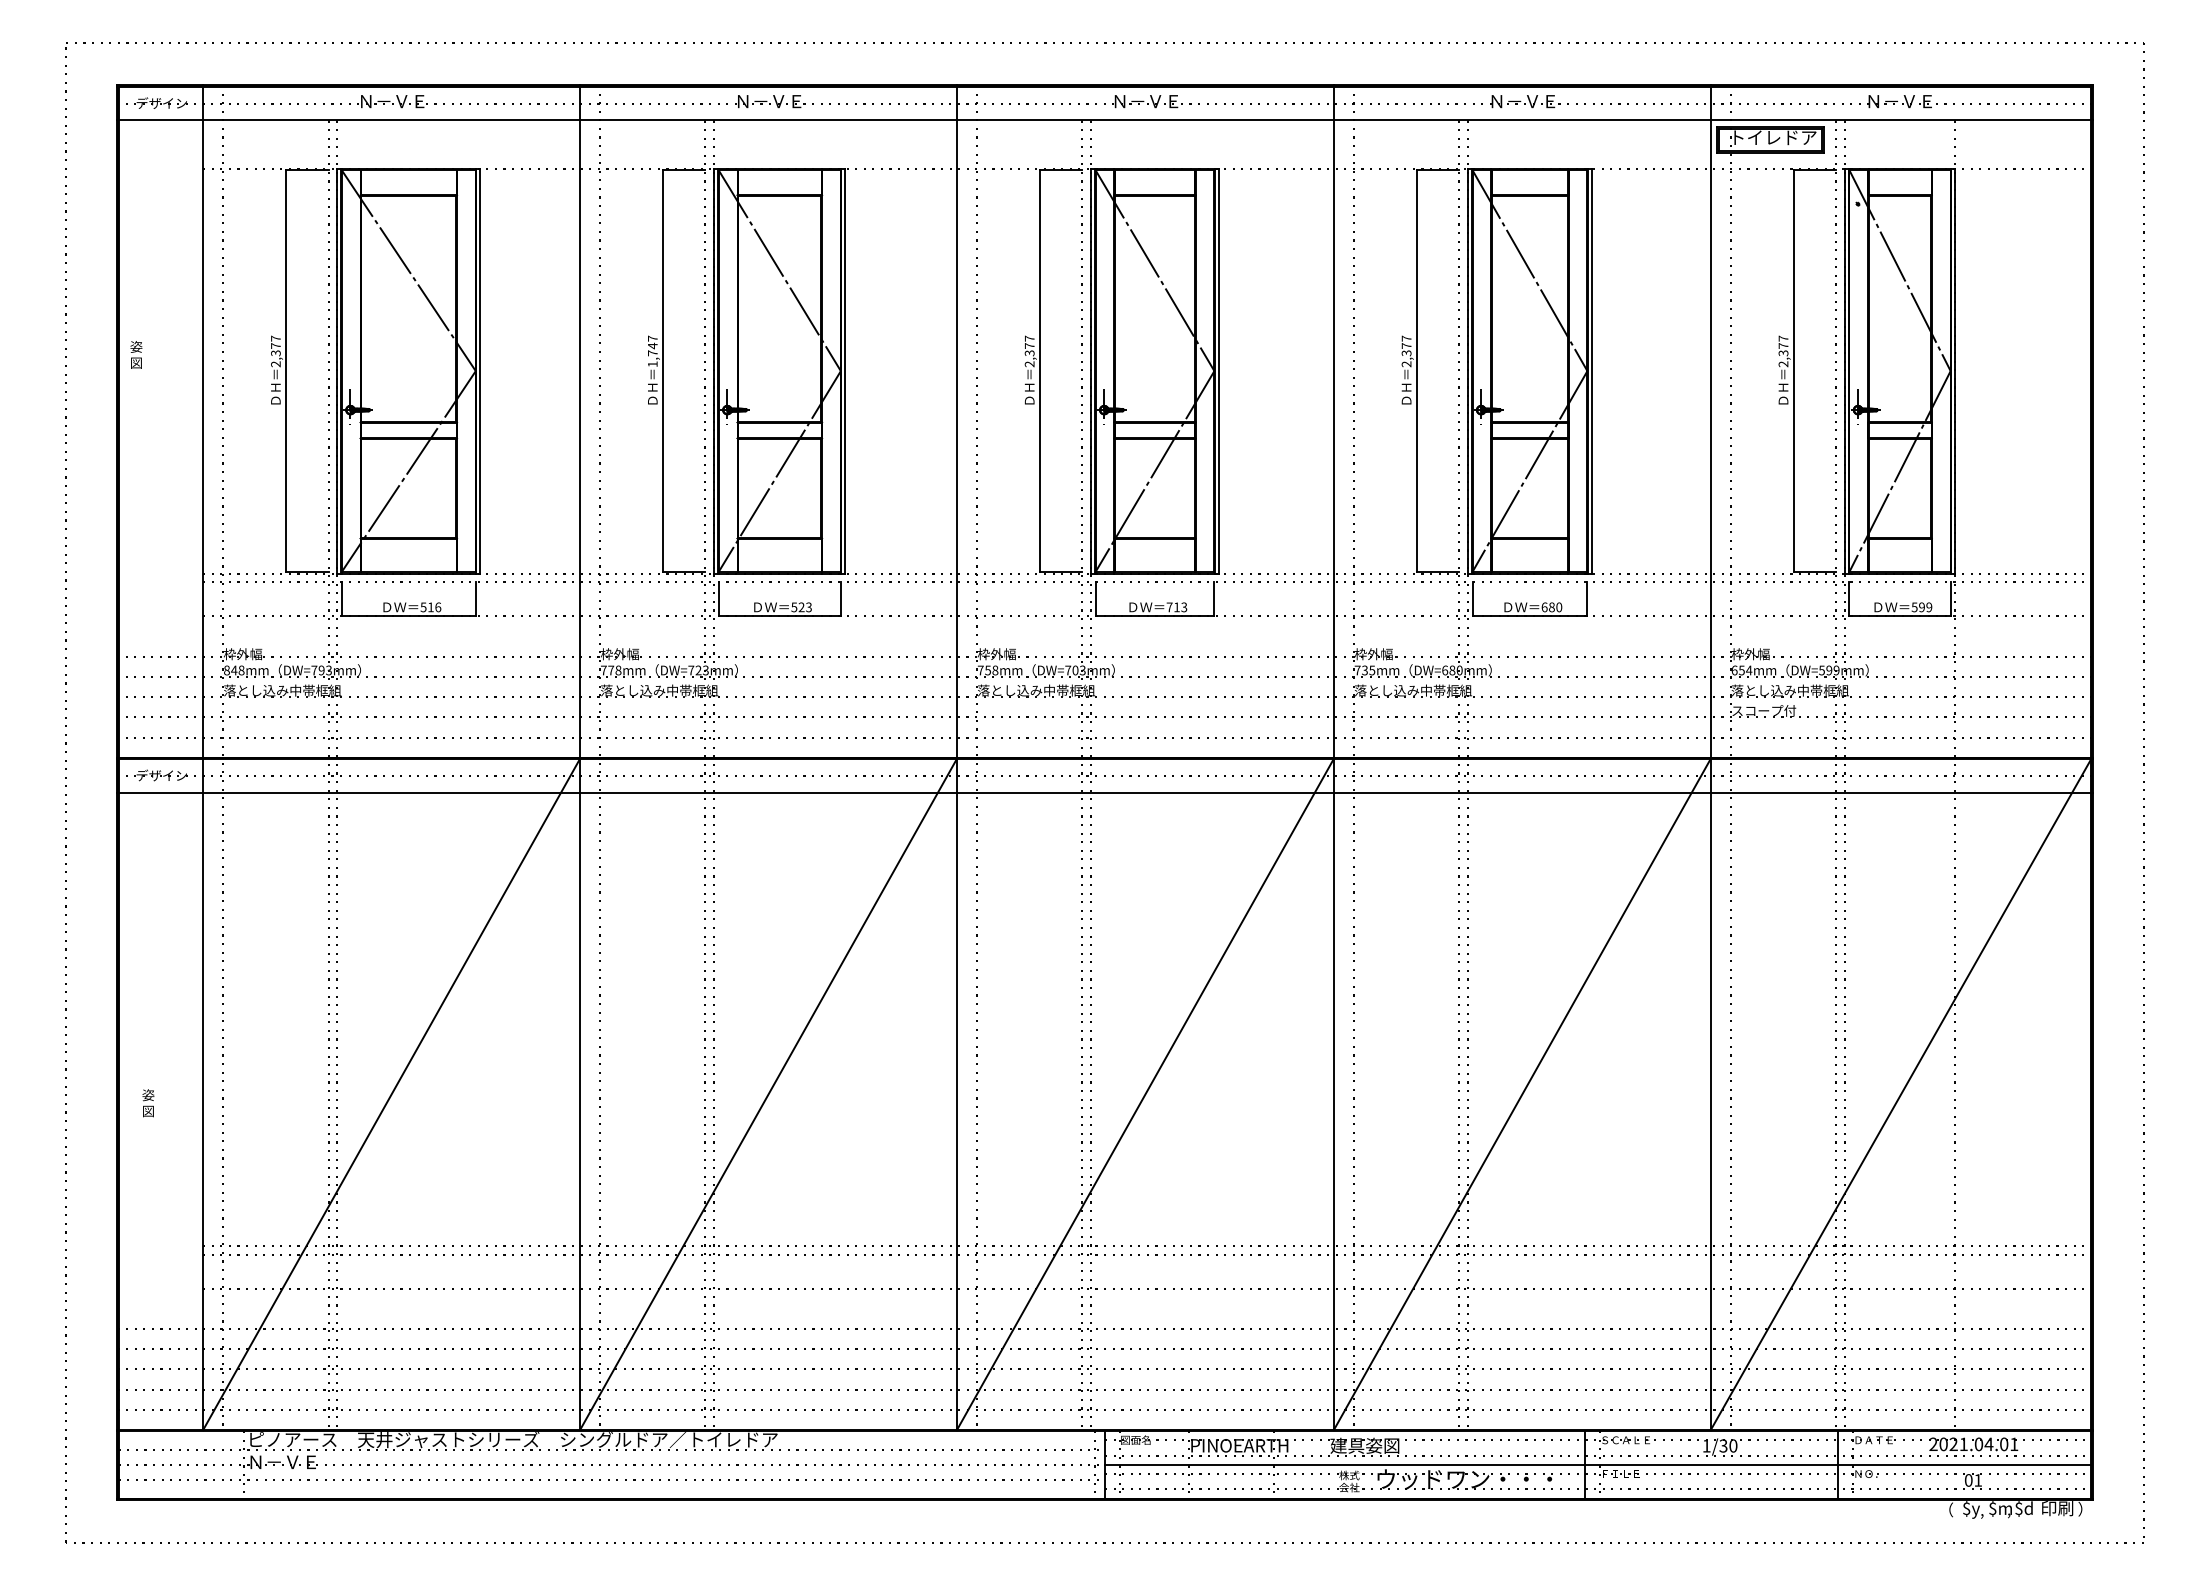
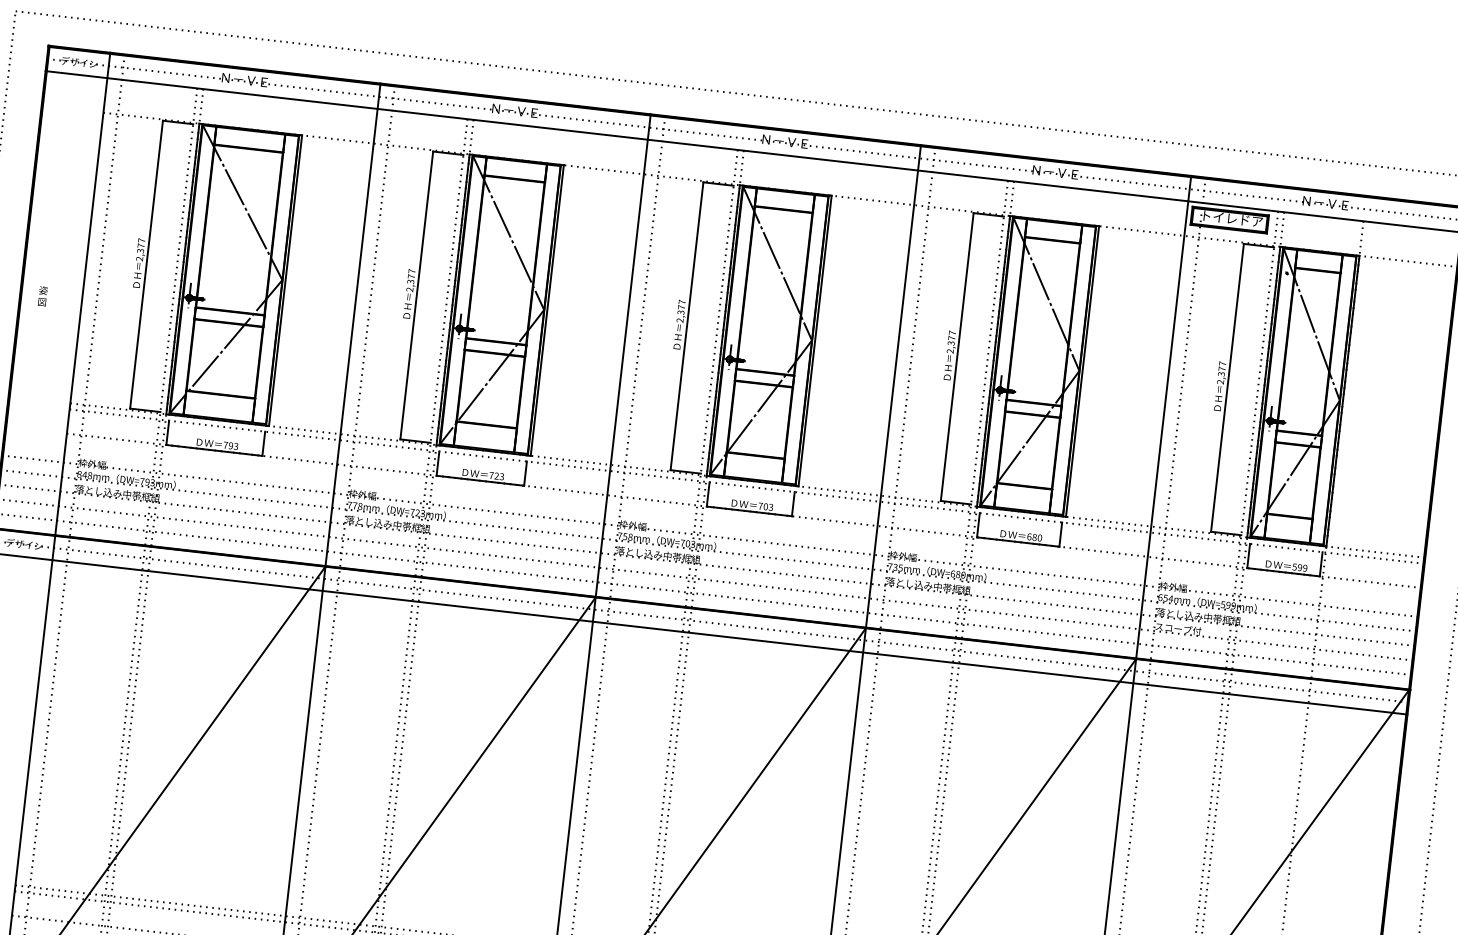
text: (136, 354) -> (42, 296), moved
text: (652, 354) -> (410, 282), 1,747 -> 2,377
text: (430, 607) -> (230, 445), 516 -> 793
text: (794, 607) -> (491, 475), 523 -> 723
text: (1176, 607) -> (765, 506), 713 -> 703

